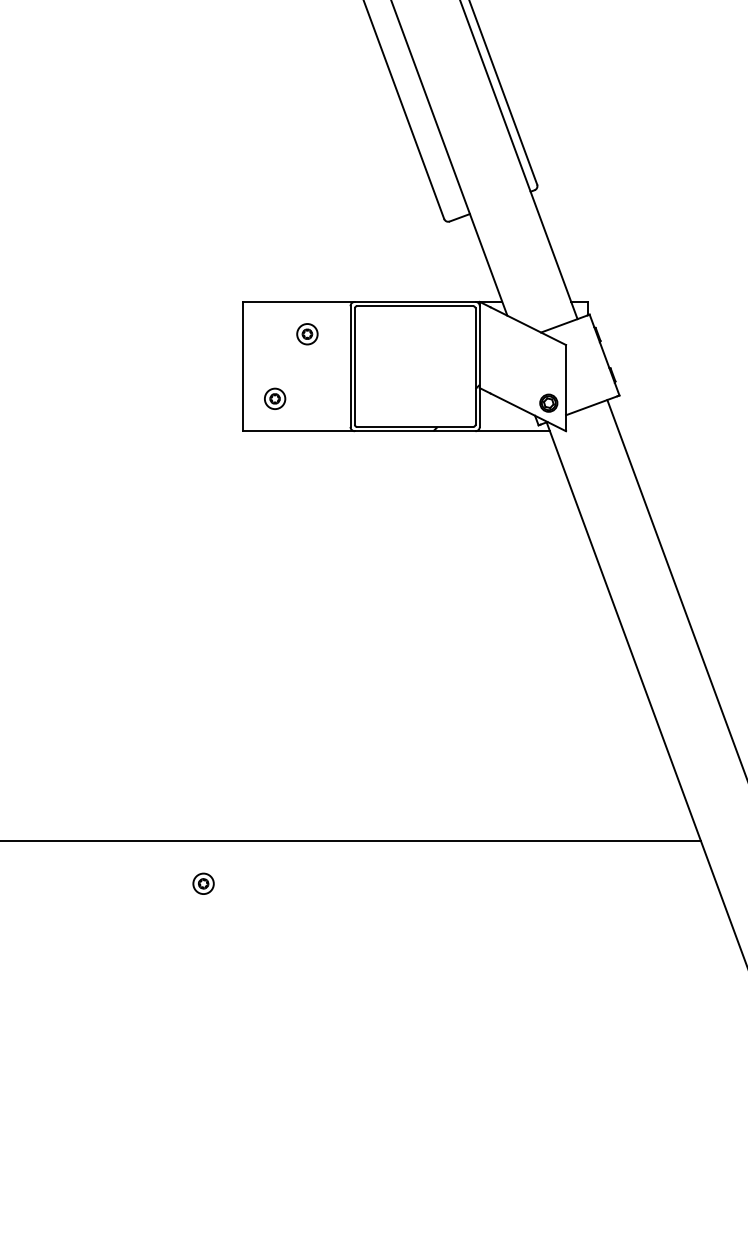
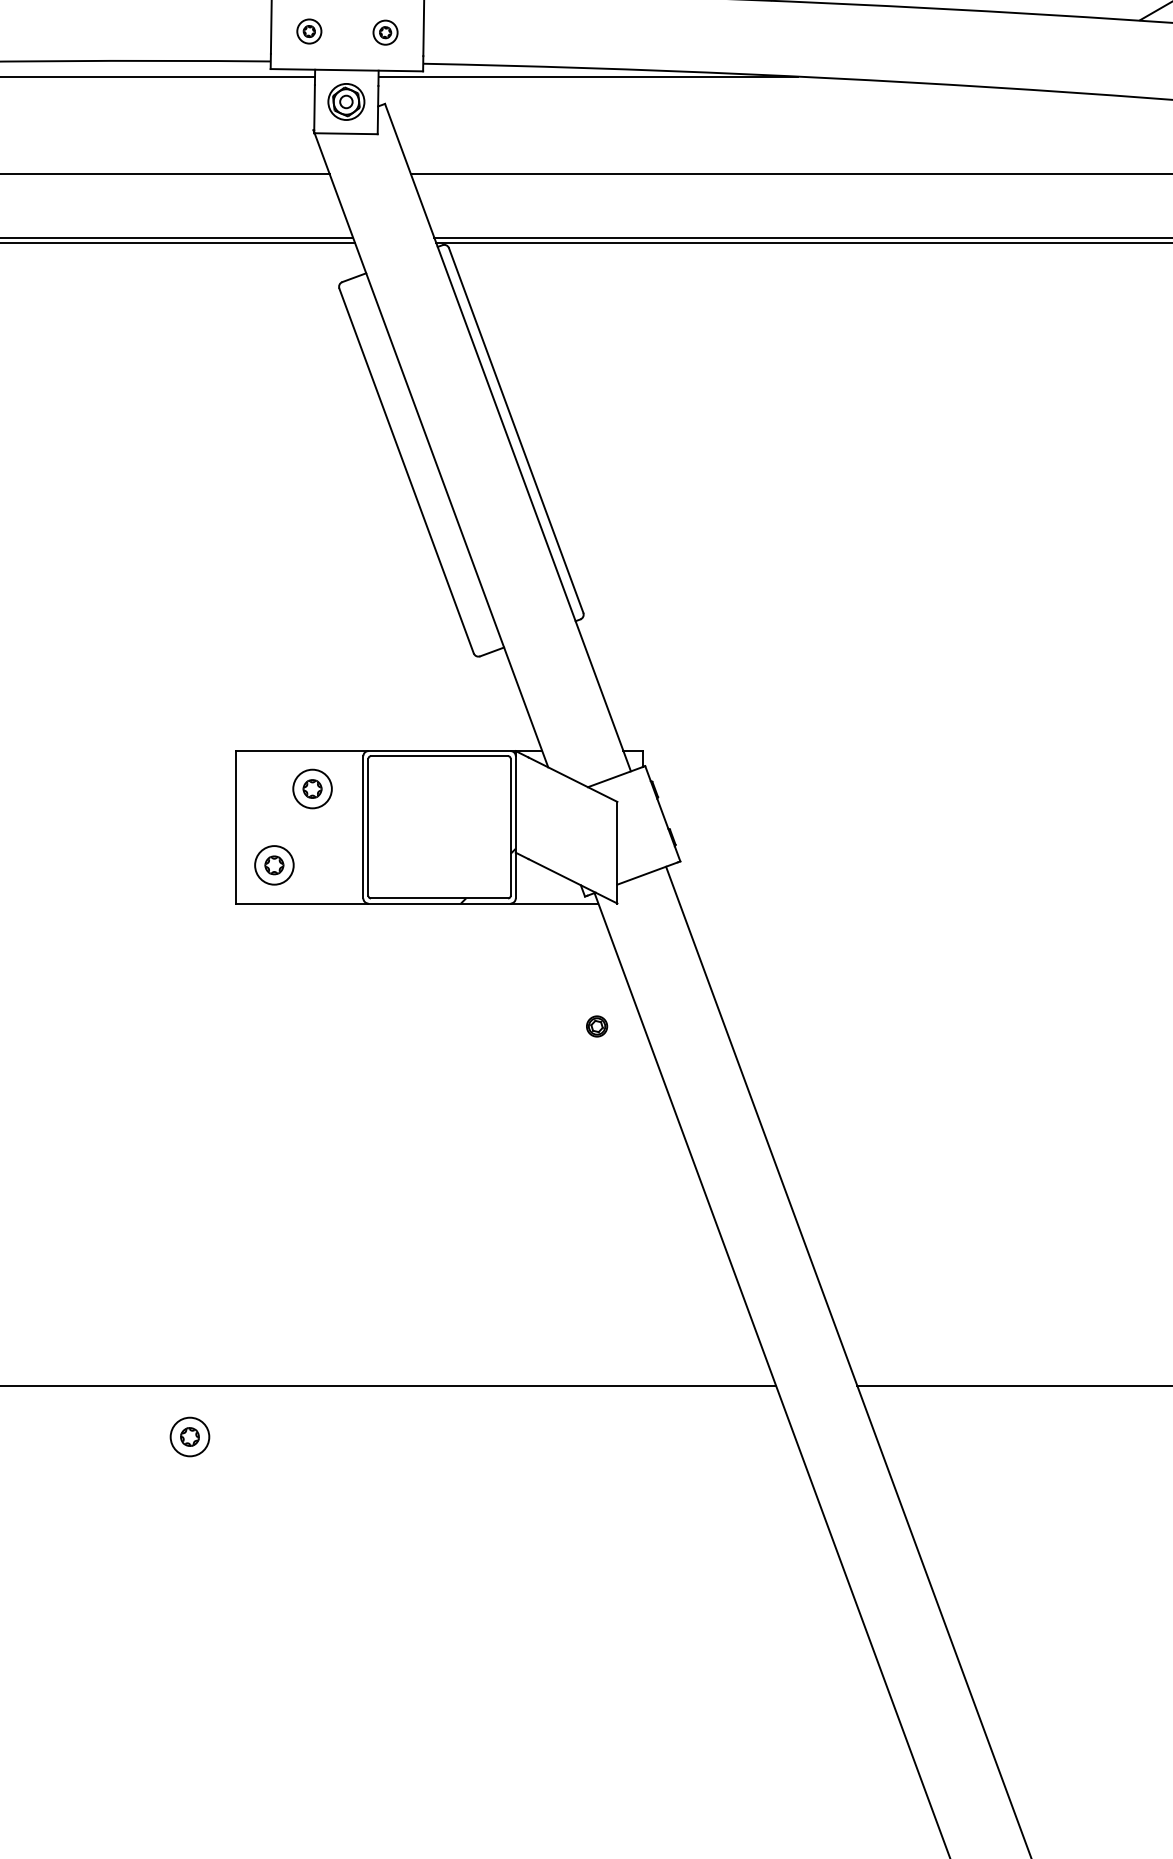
part: (307, 334) -> (312, 789), size x1.6
part: (275, 398) -> (274, 865), size x1.6
part: (549, 403) -> (597, 1026), moved
part: (203, 883) -> (190, 1436), size x1.6

